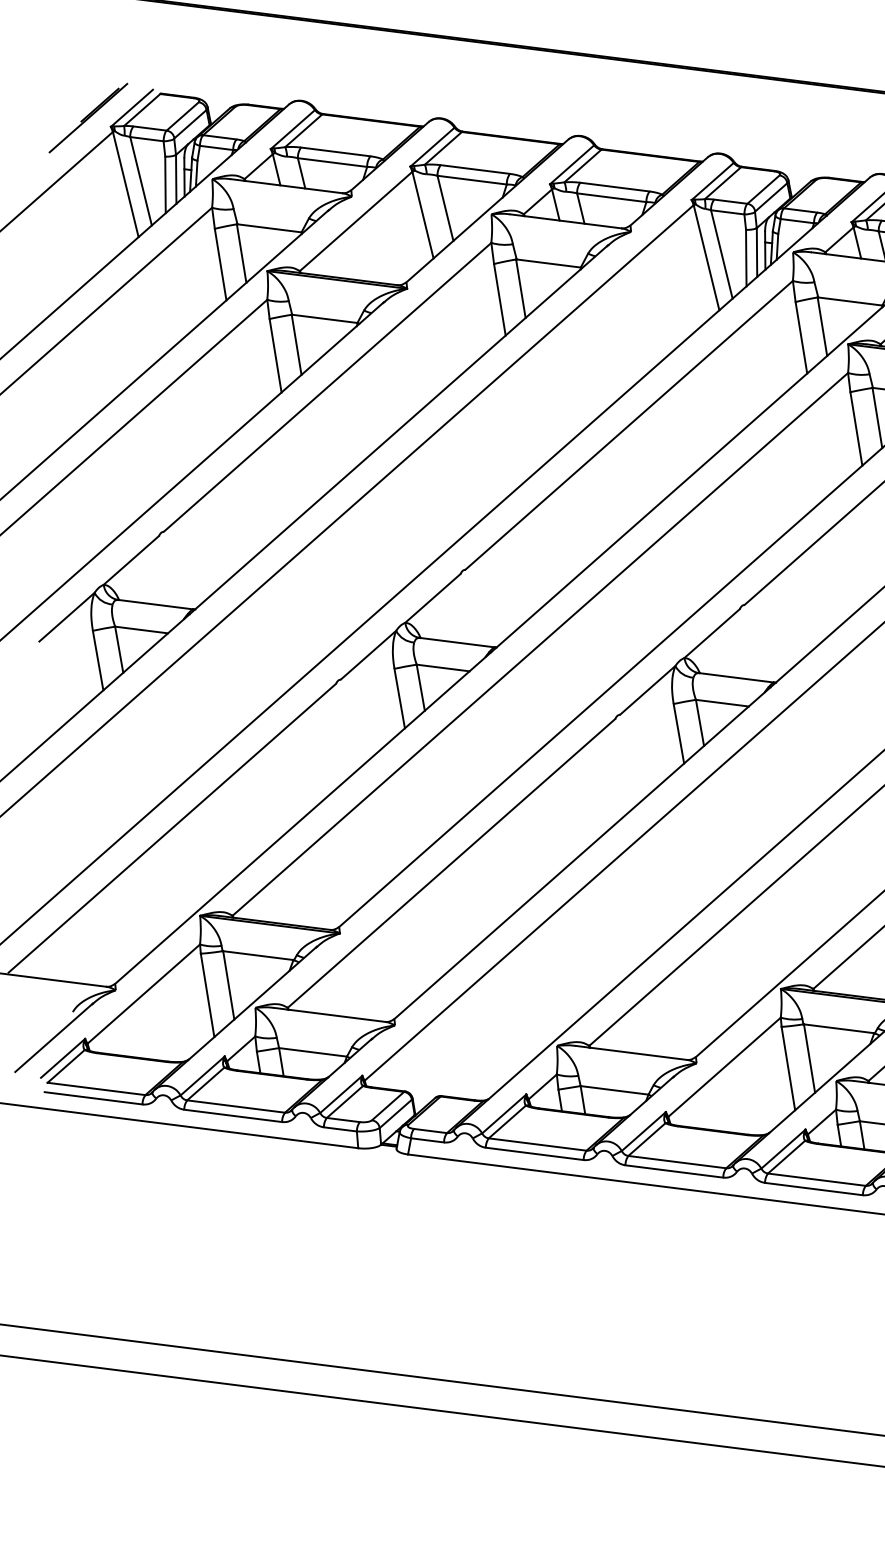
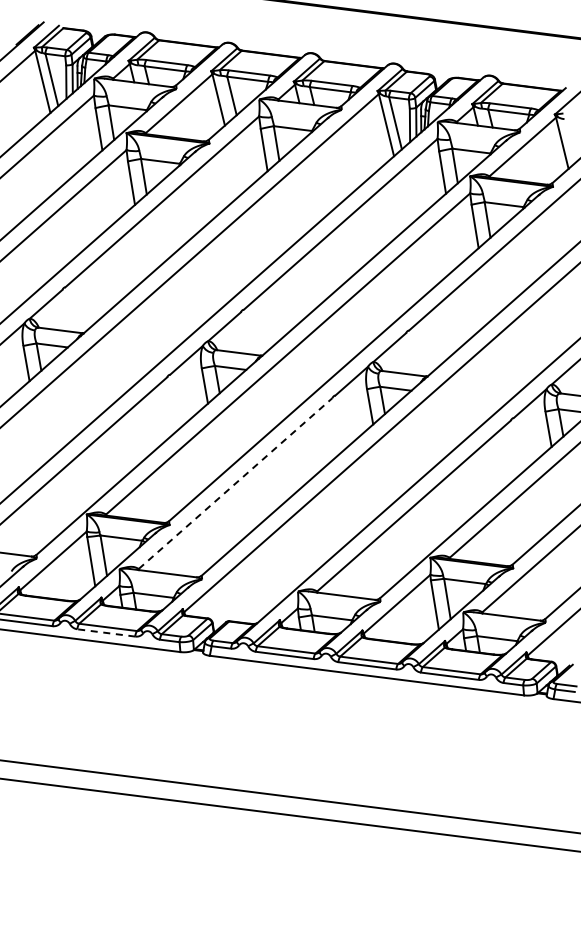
line: (451, 863) -> (235, 483), solid -> dashed
line: (231, 1115) -> (105, 632), solid -> dashed

